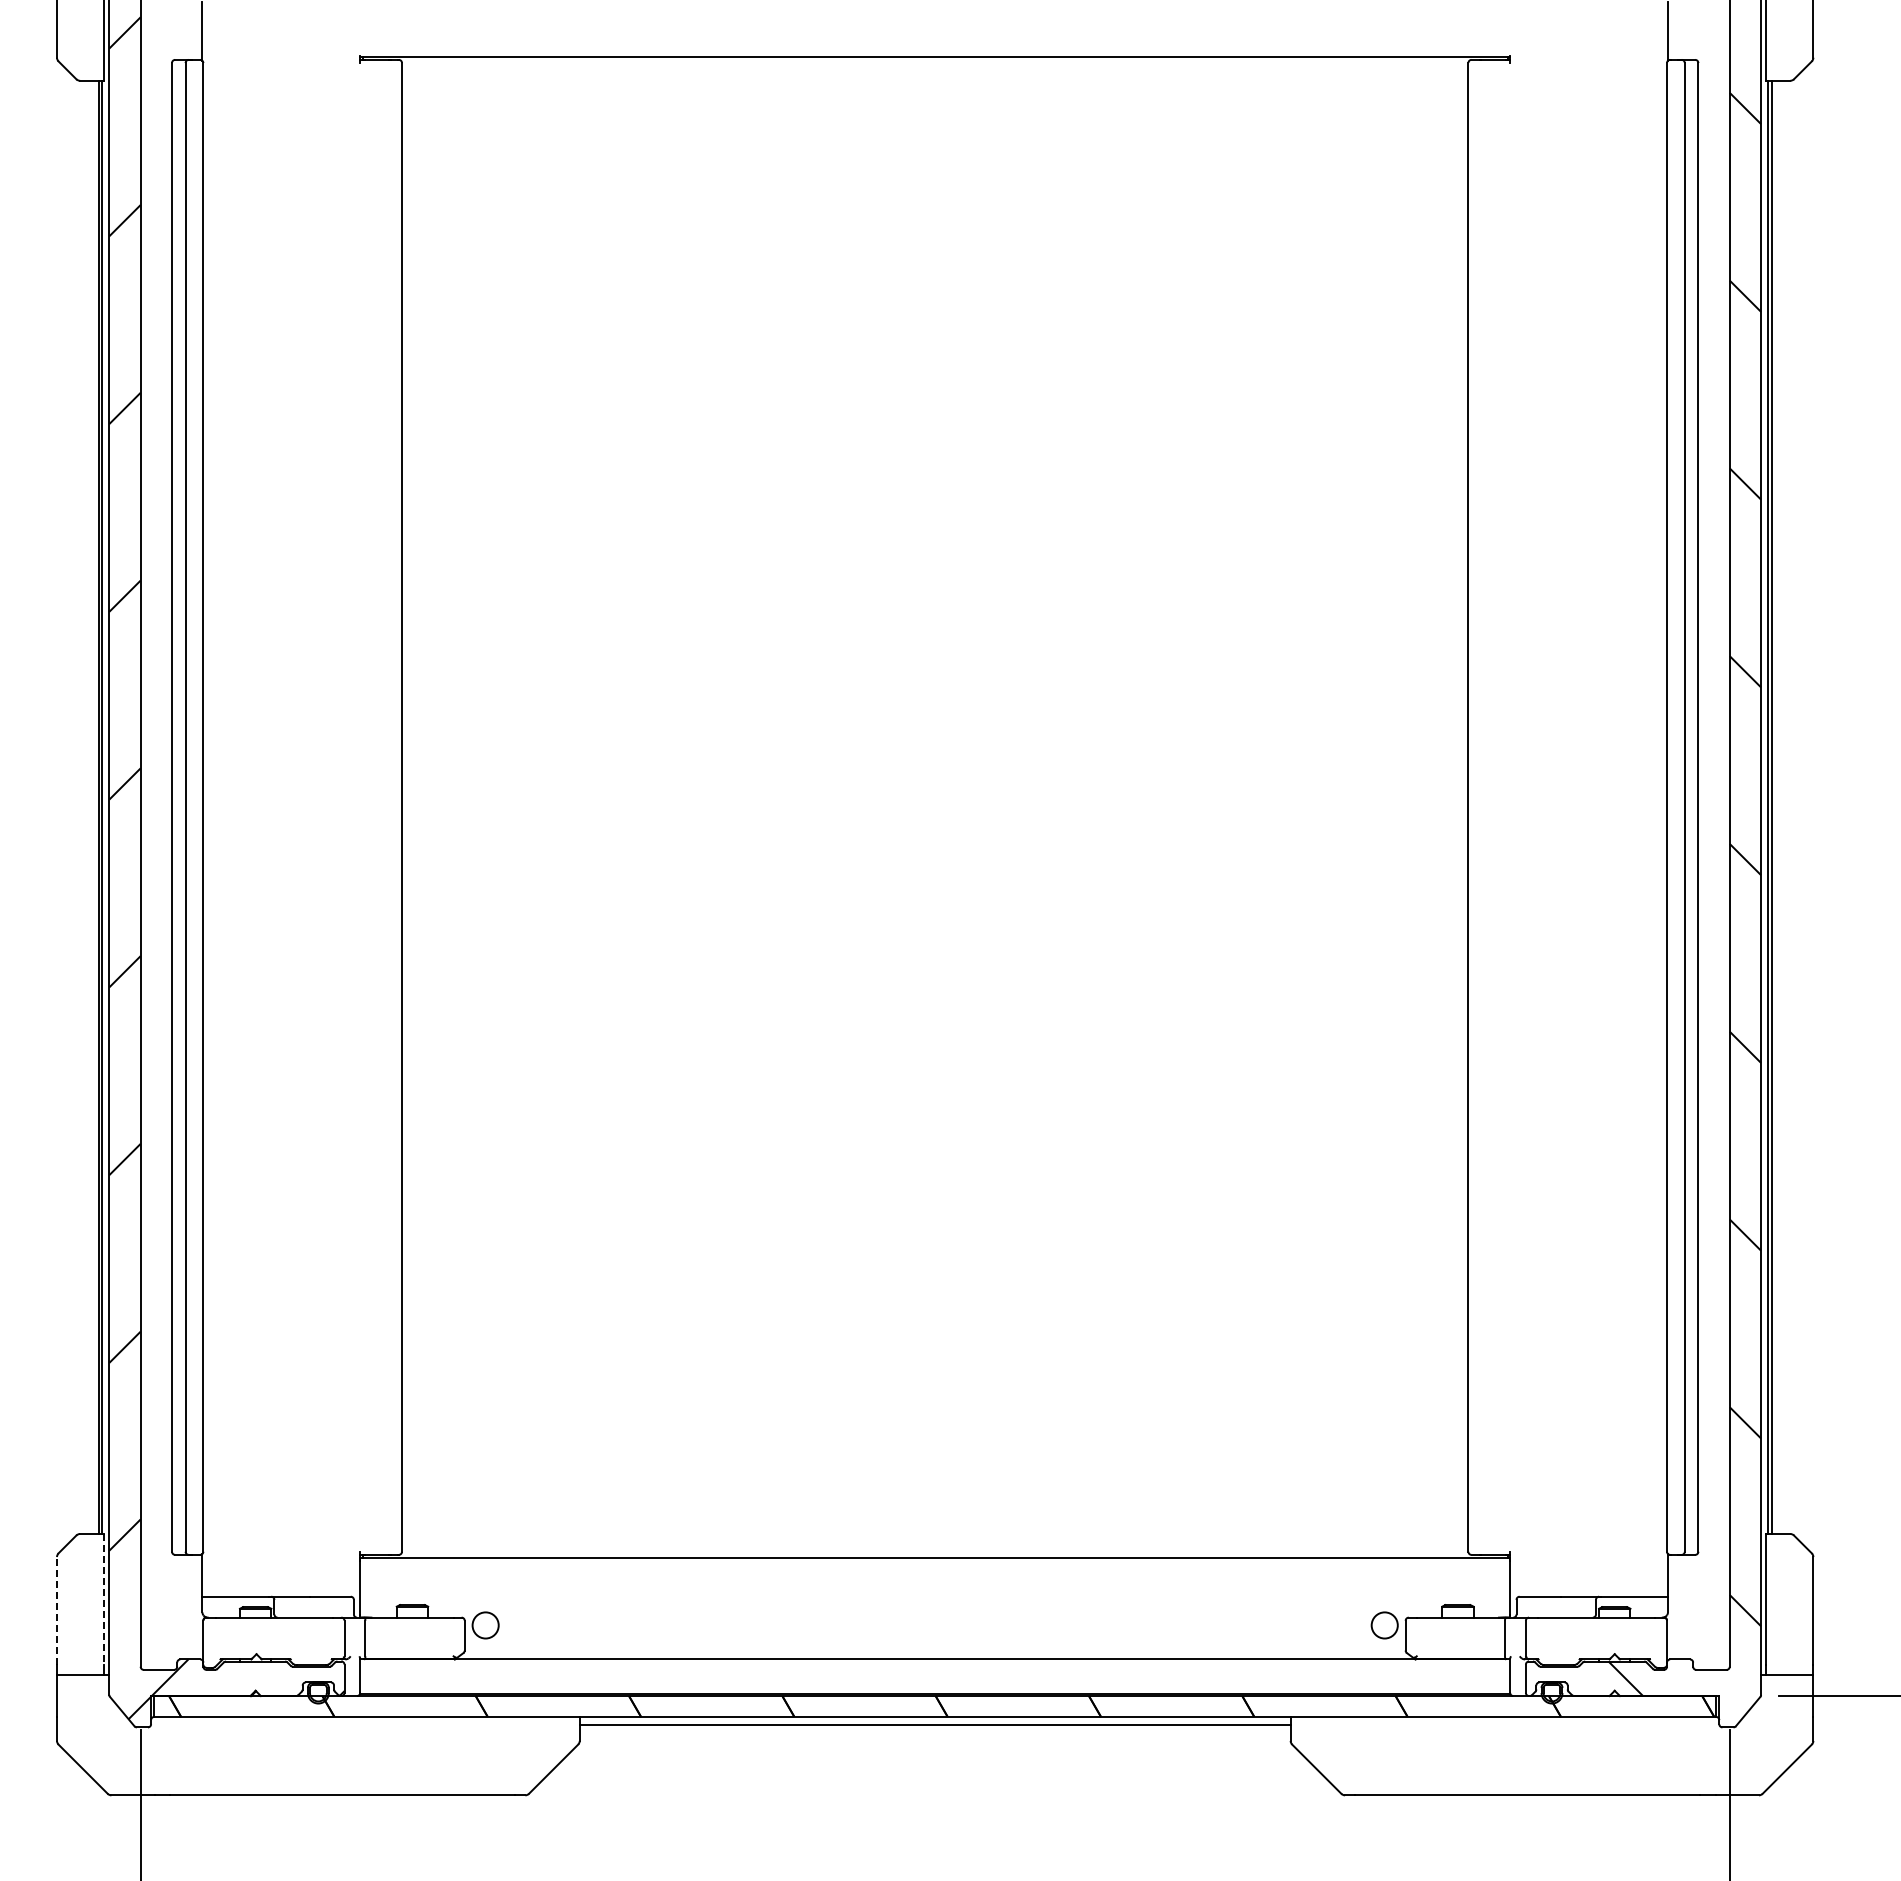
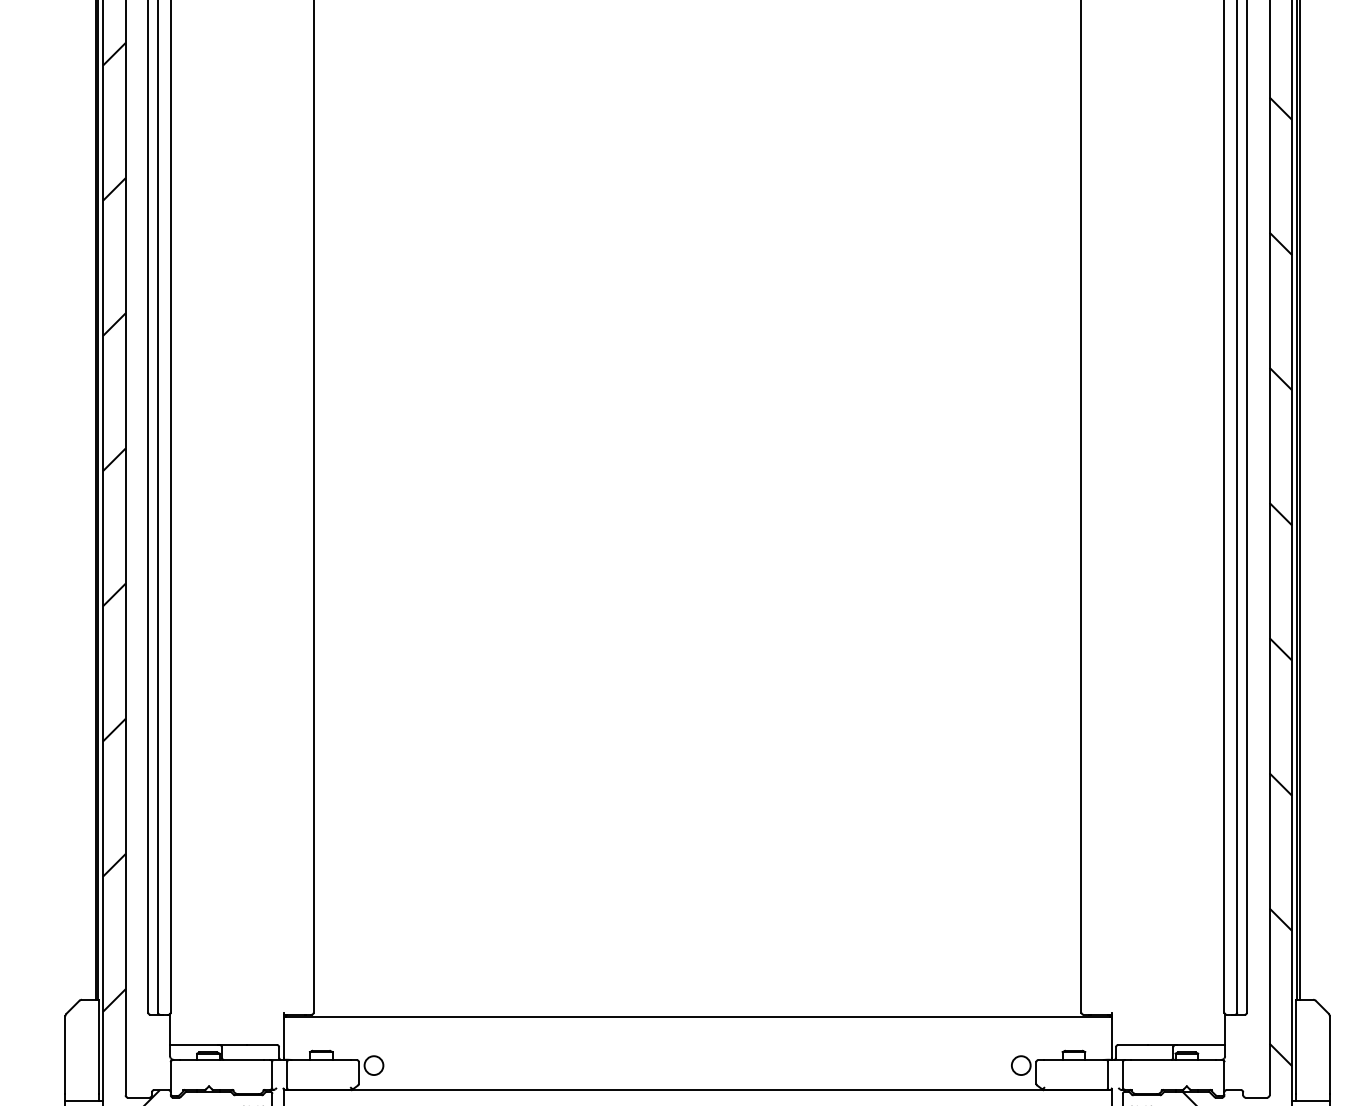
line: (104, 1599) -> (99, 1046), dashed -> solid
line: (57, 1610) -> (65, 1054), dashed -> solid

